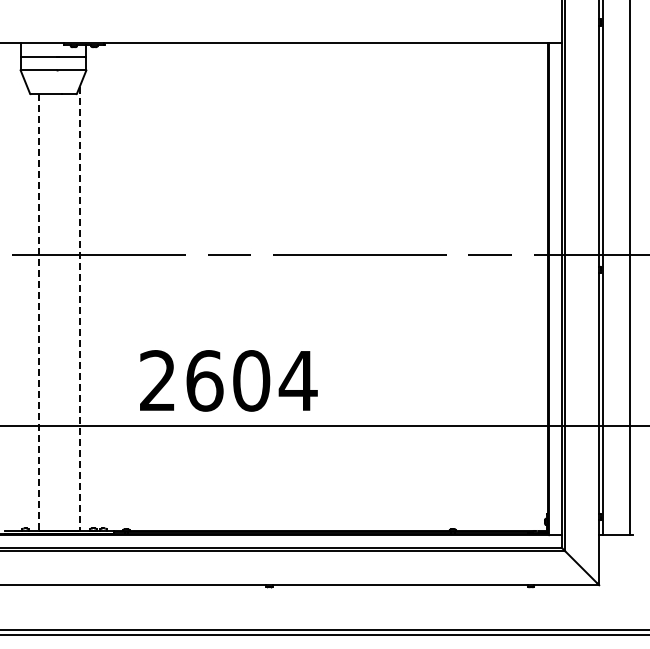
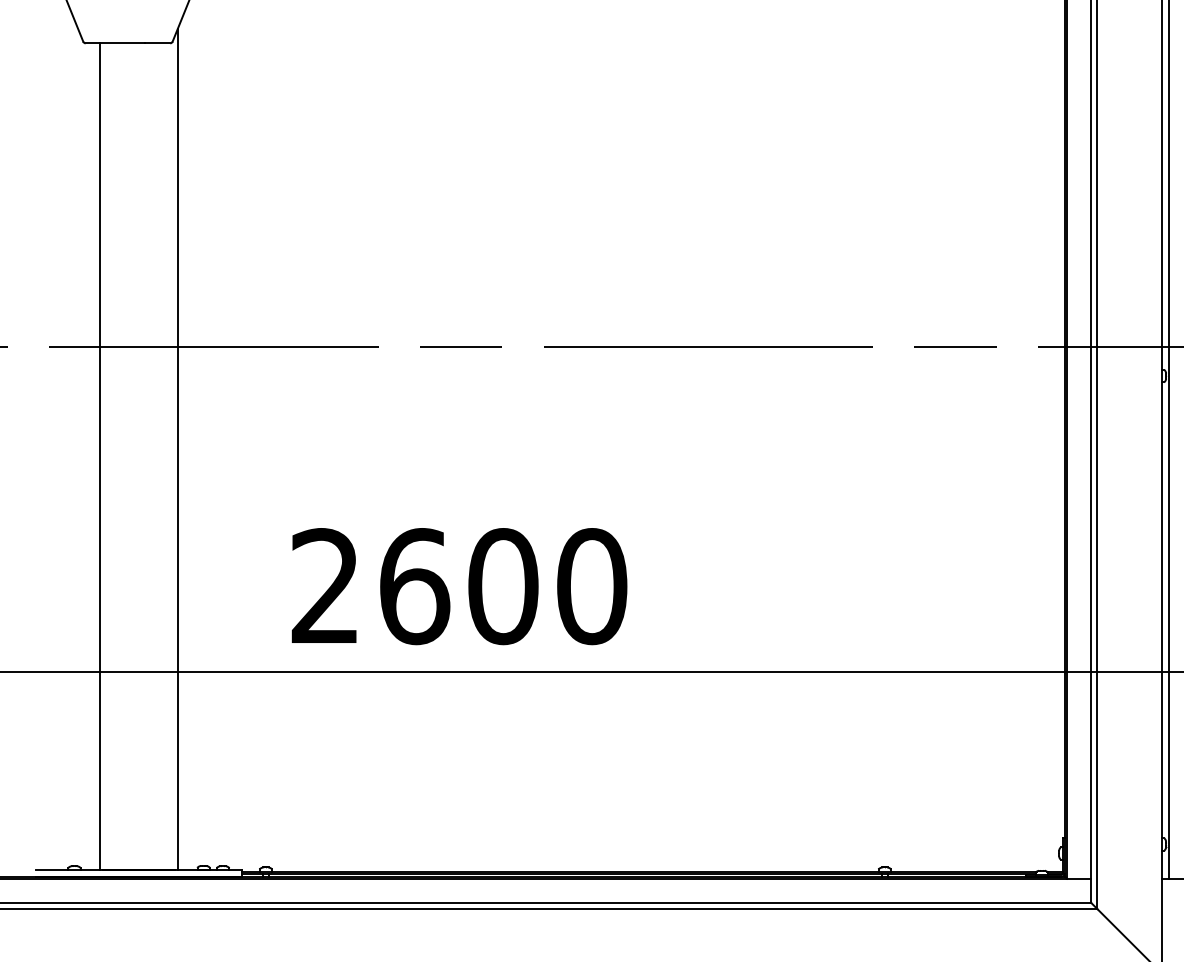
line: (79, 309) -> (177, 451), dashed -> solid
line: (38, 312) -> (99, 456), dashed -> solid
text: (297, 380) -> (590, 585), 2604 -> 2600

